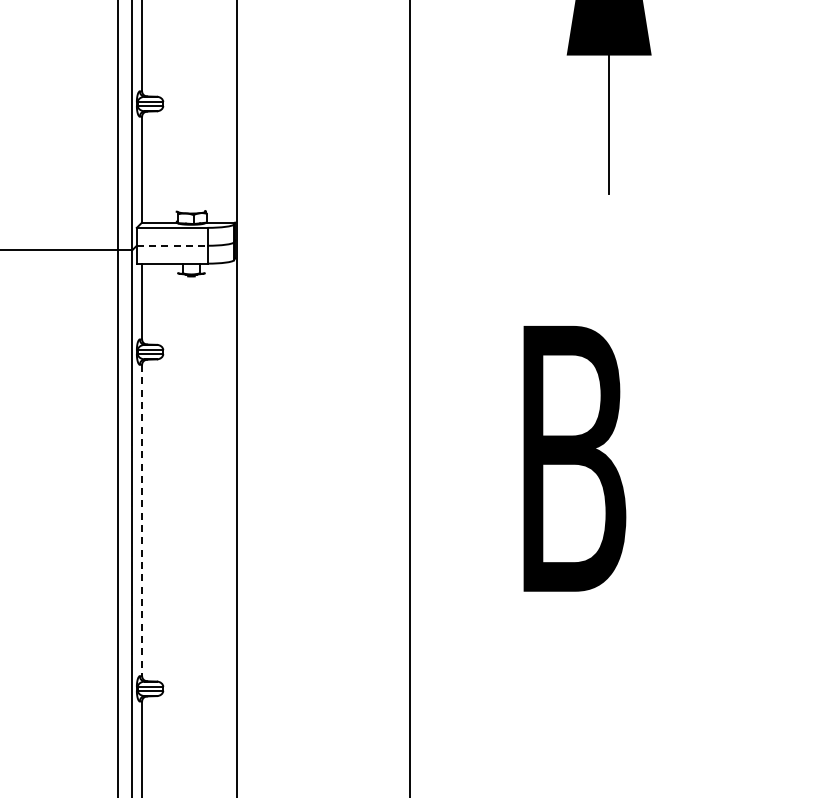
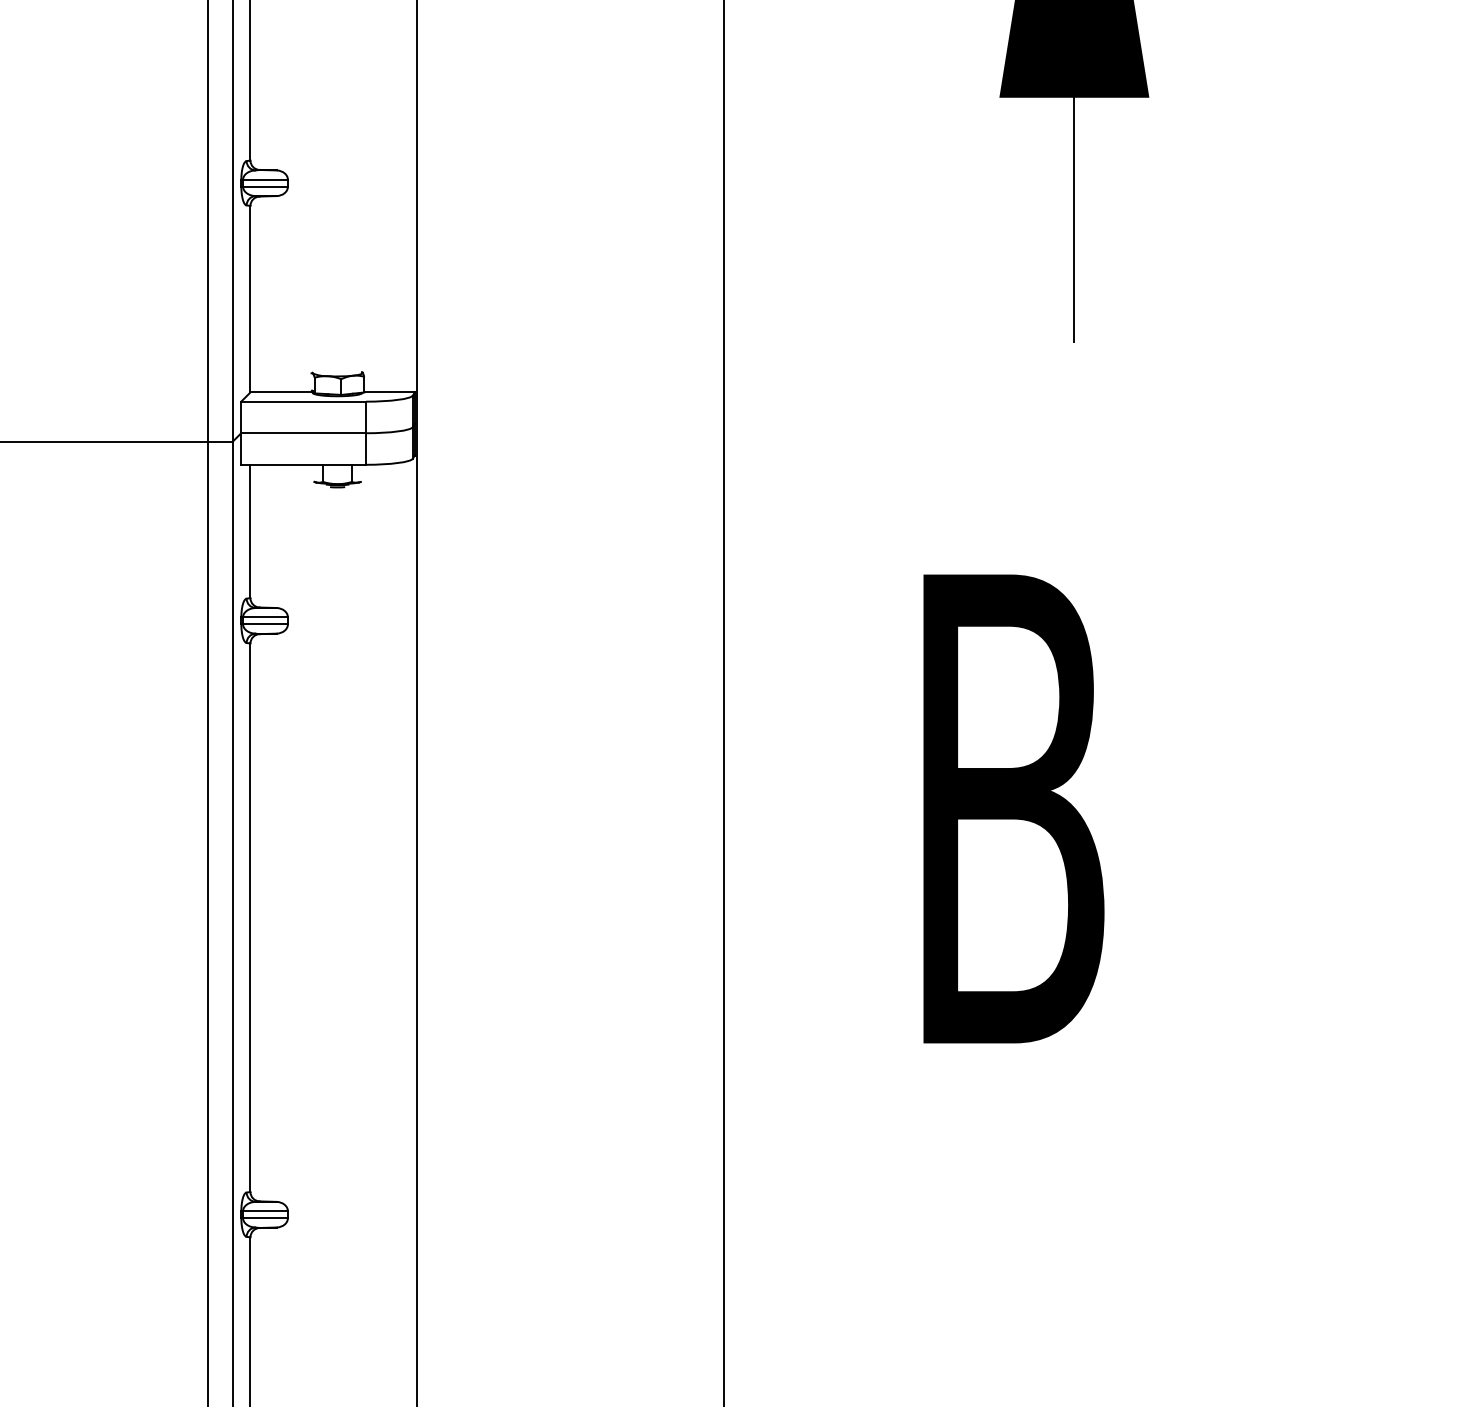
line: (172, 245) -> (304, 432), dashed -> solid
line: (142, 520) -> (251, 917), dashed -> solid

